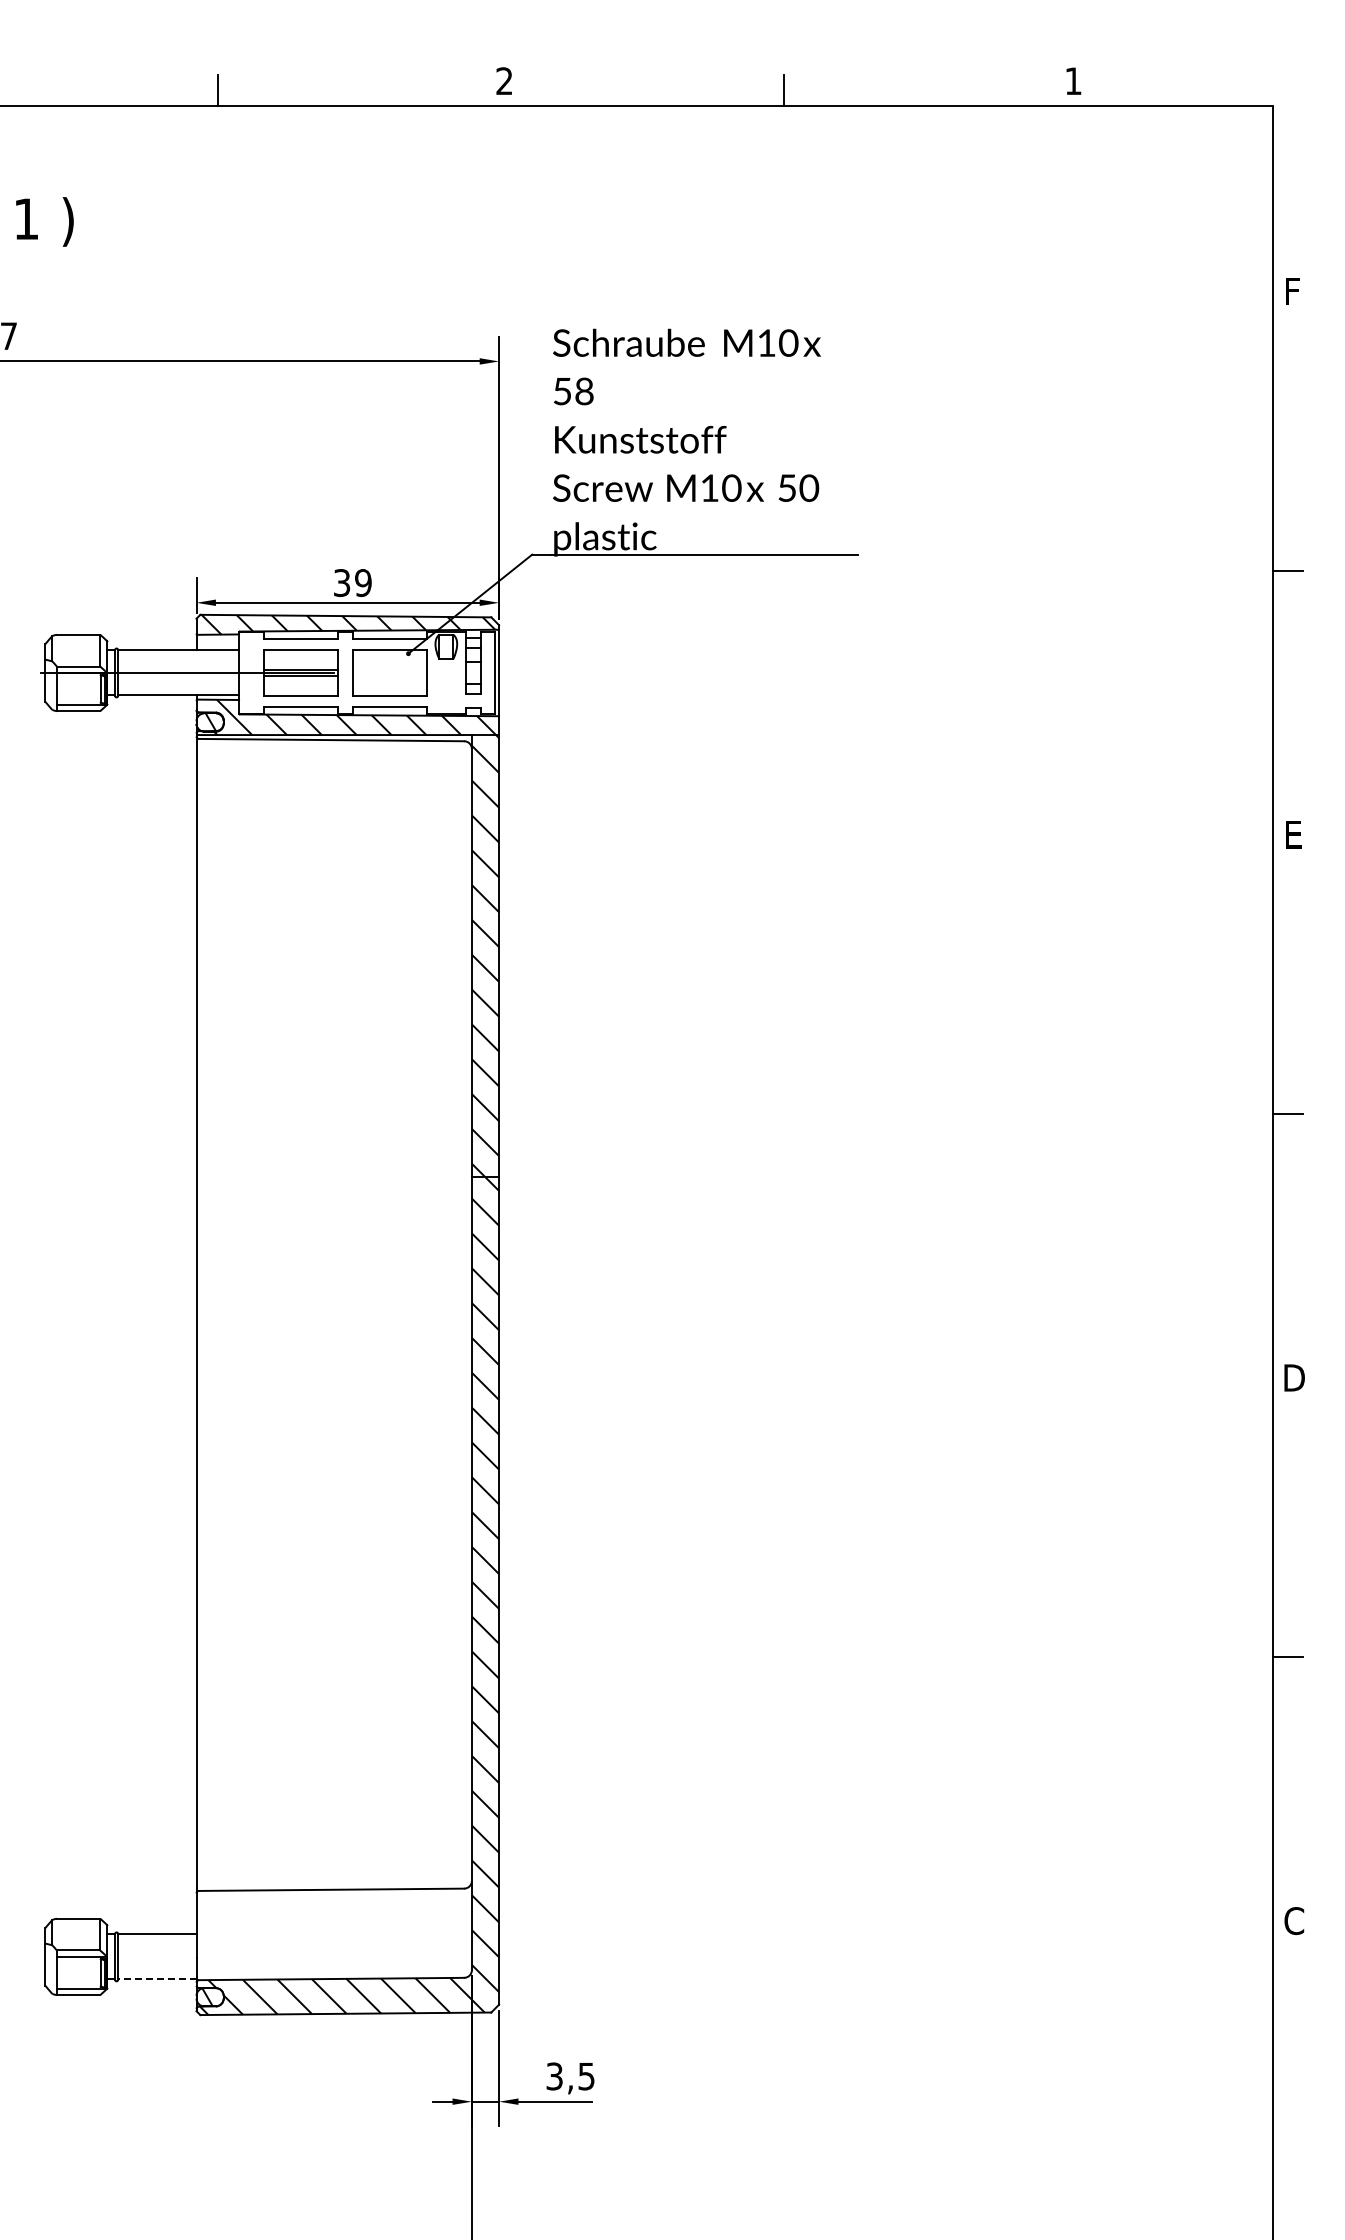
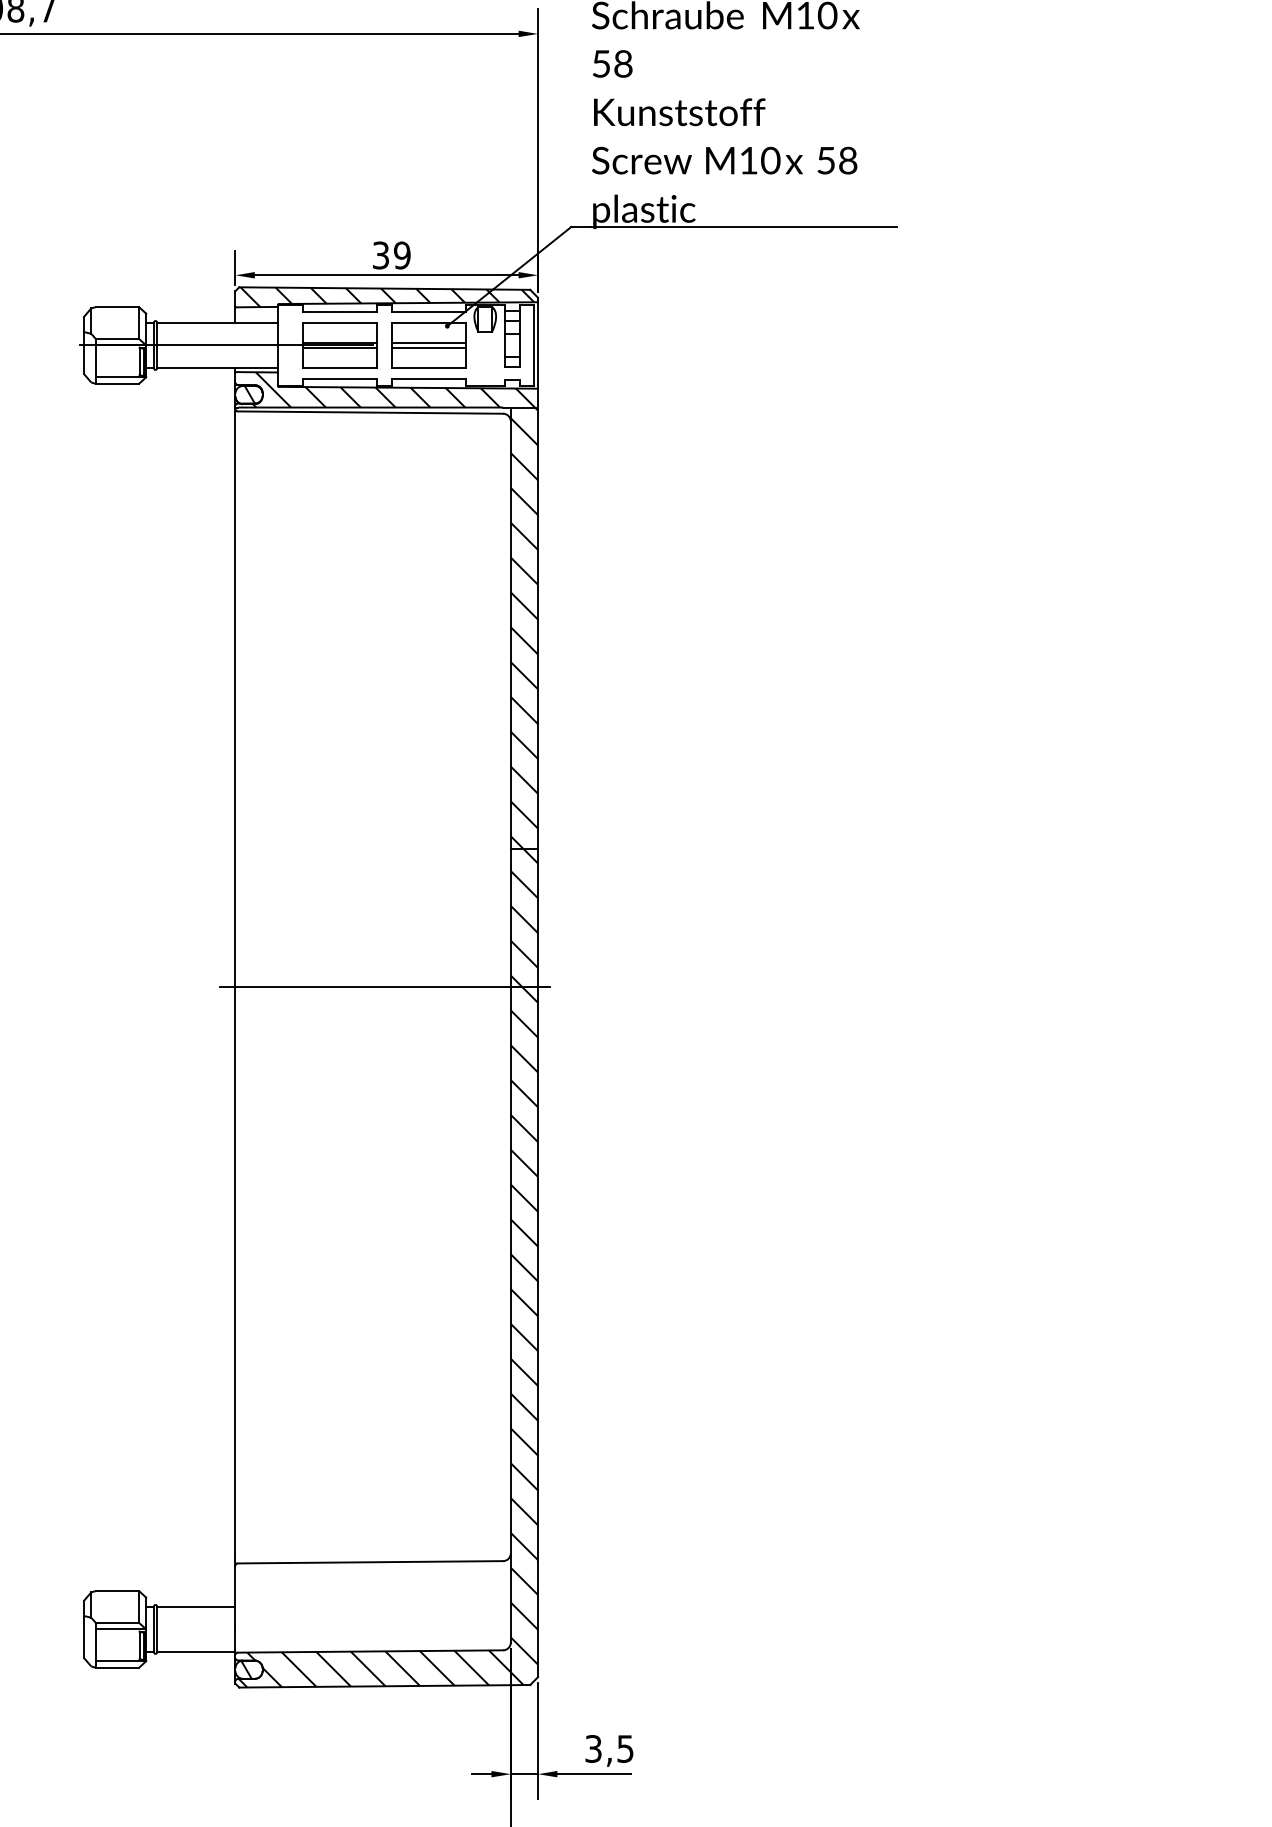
text: (809, 488) -> (848, 160), 50 -> 58
line: (389, 670) -> (428, 342), added
line: (389, 675) -> (428, 347), added
line: (345, 1314) -> (384, 986), added
line: (156, 1979) -> (195, 1651), dashed -> solid

